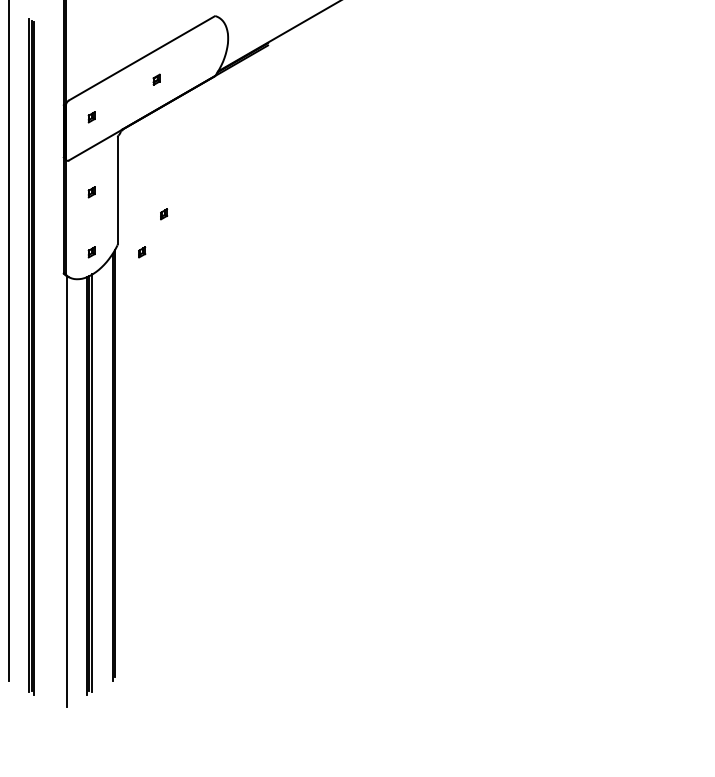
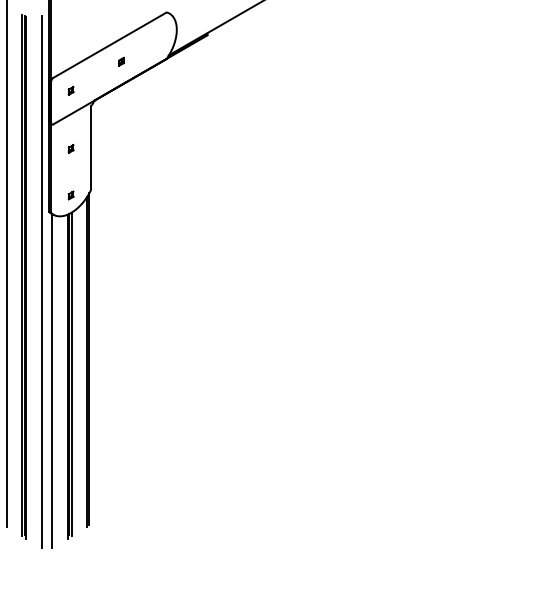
part: (163, 213) -> (126, 165), removed
part: (141, 252) -> (109, 195), removed
line: (53, 363) -> (41, 281), added

